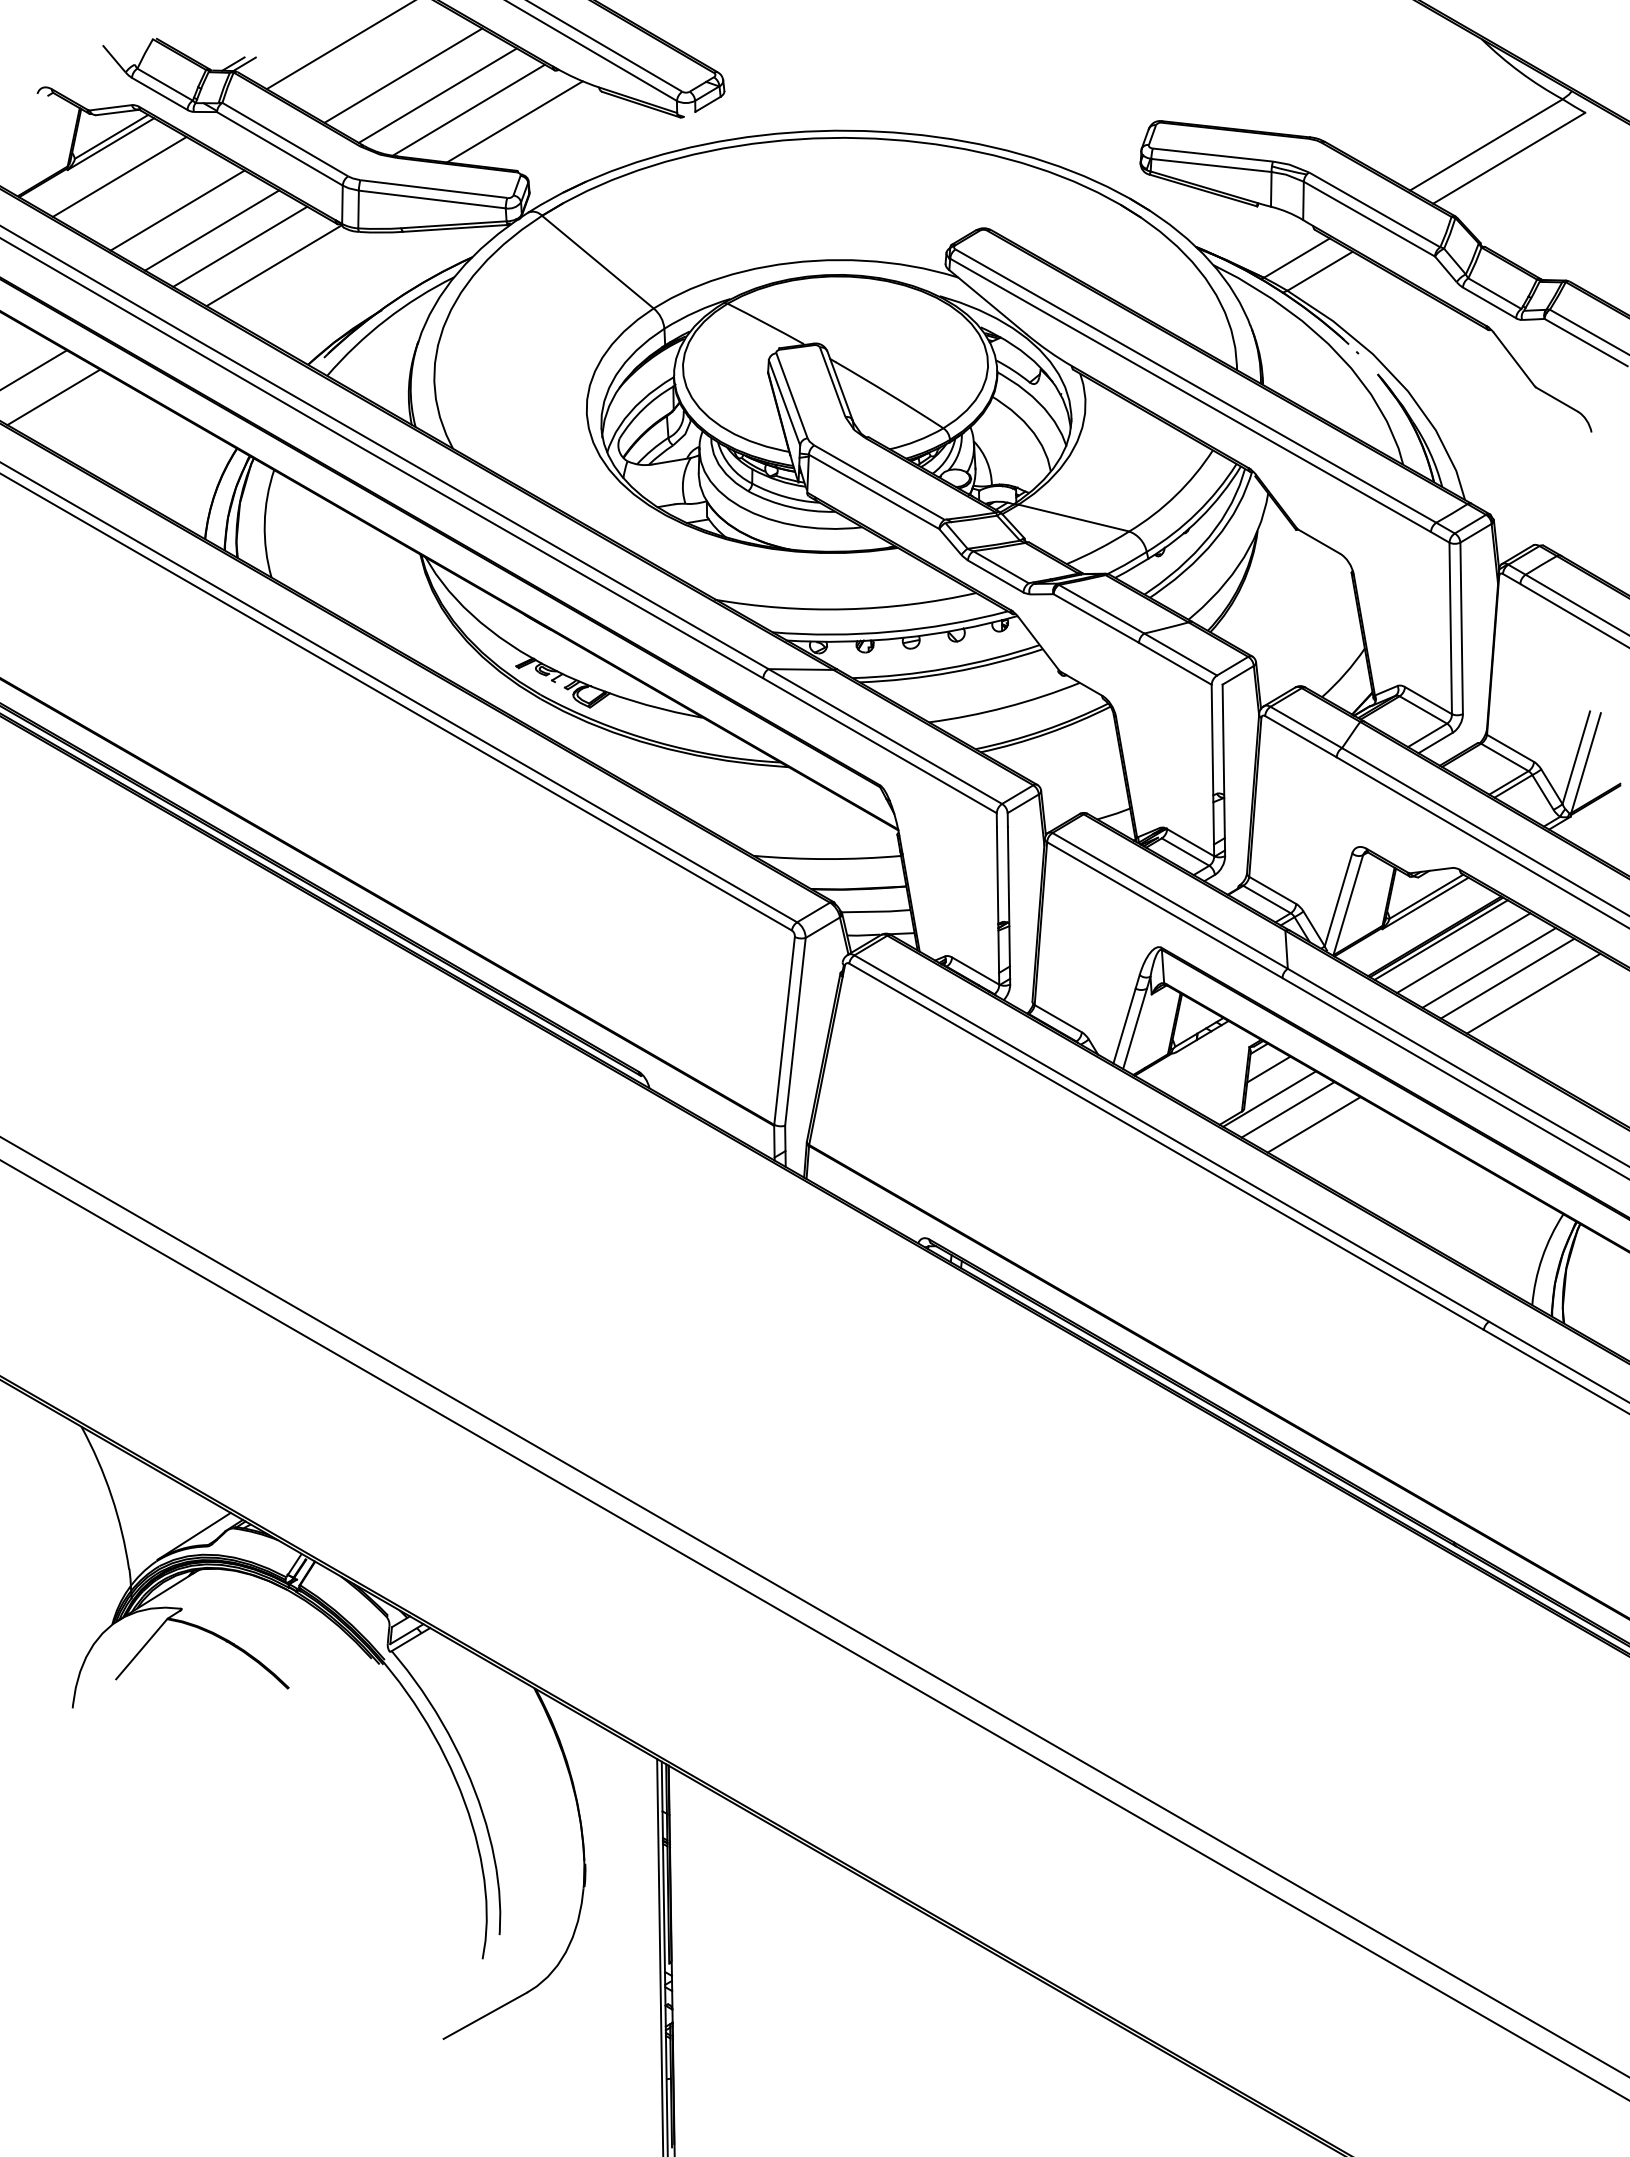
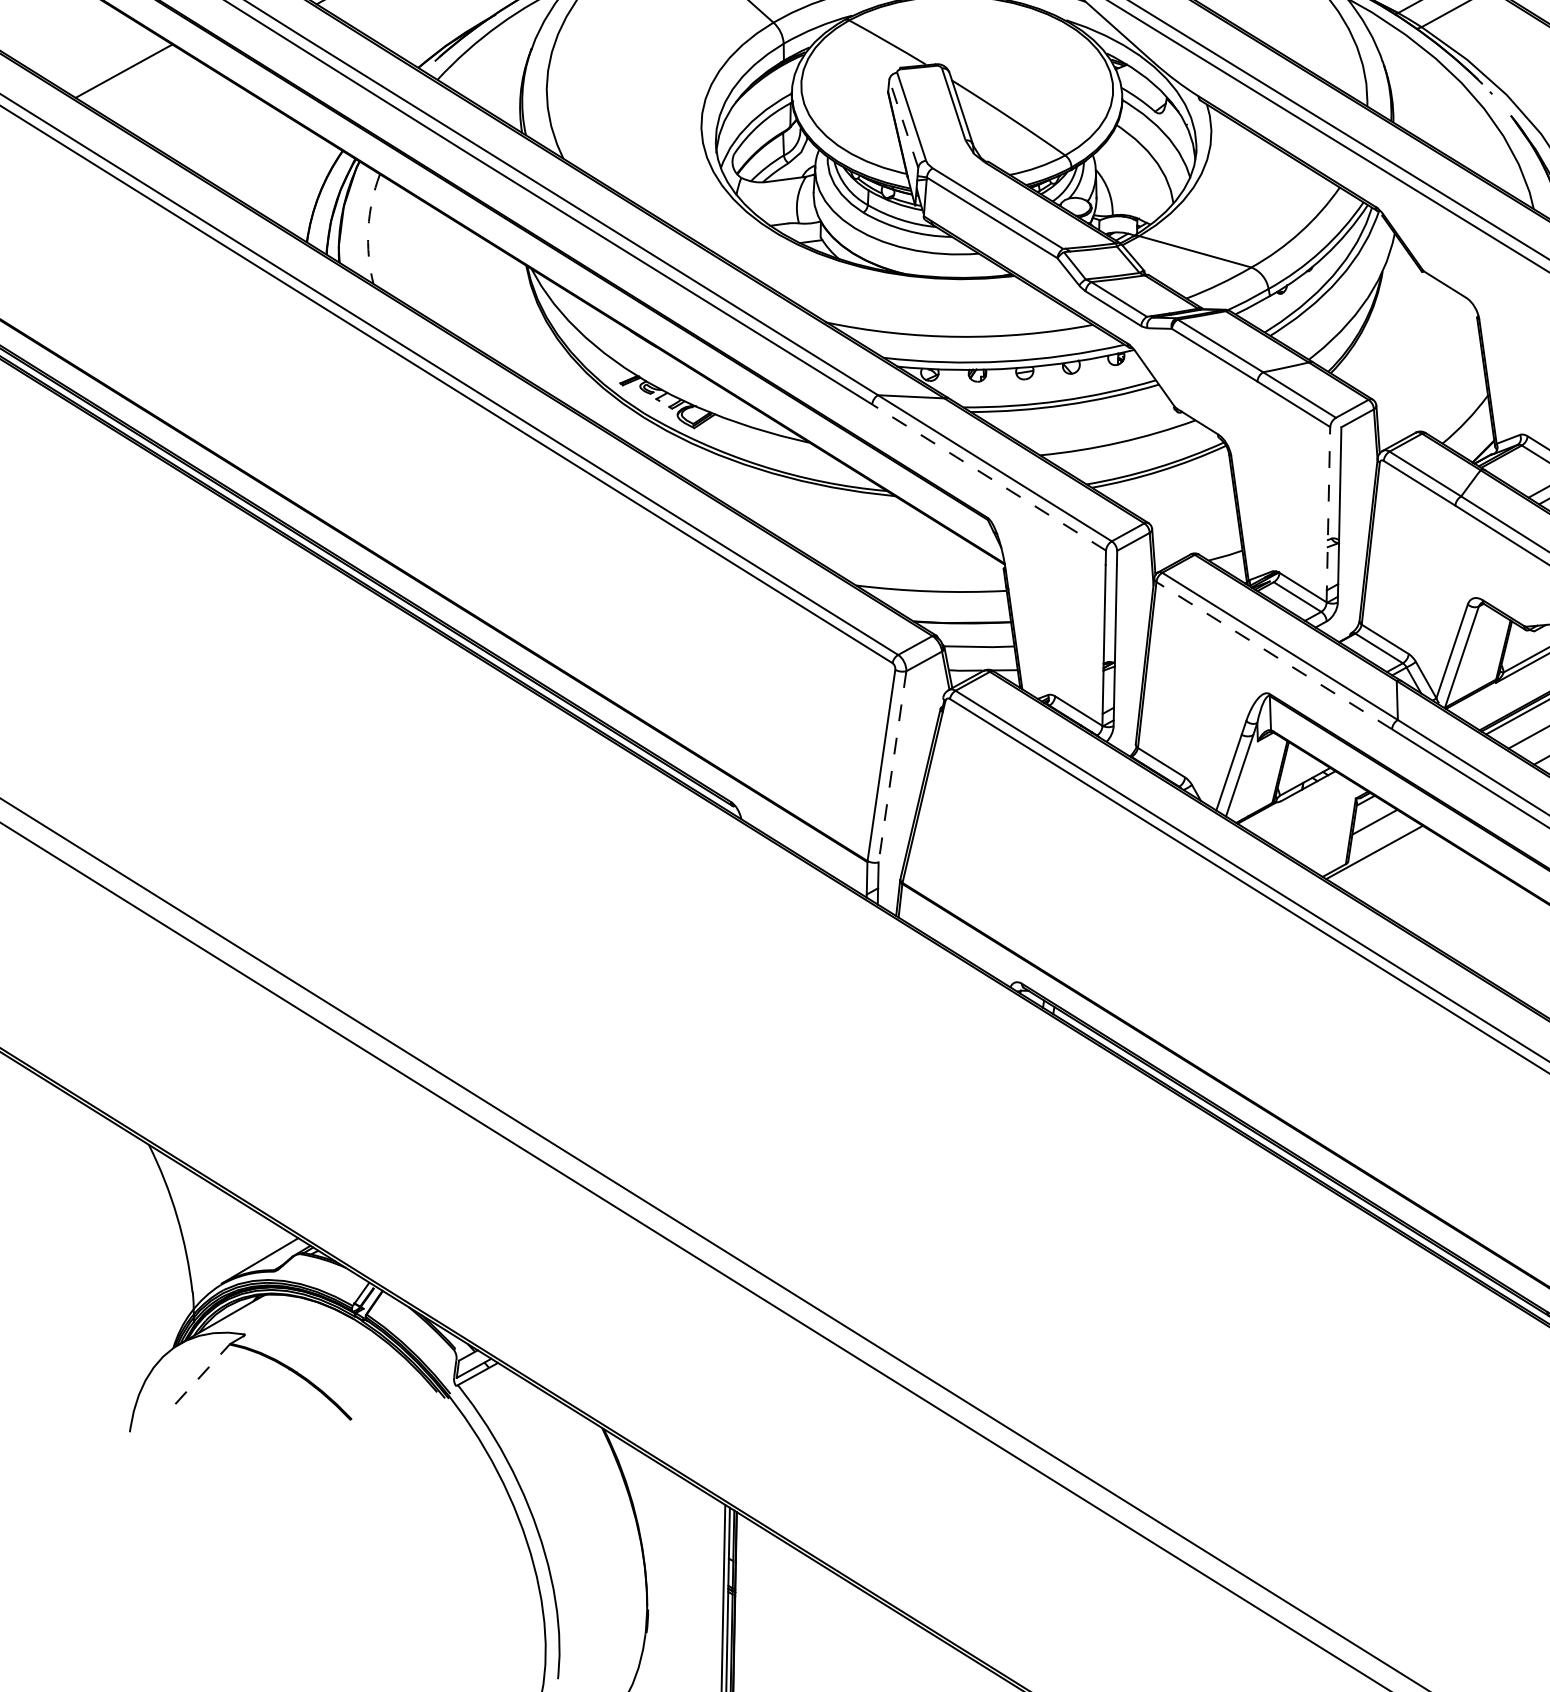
line: (53, 397) -> (157, 92), removed
line: (784, 402) -> (903, 123), solid -> dashed
arc: (264, 523) -> (368, 228), solid -> dashed
line: (879, 745) -> (988, 477), solid -> dashed
line: (1212, 770) -> (1327, 514), solid -> dashed
line: (1164, 910) -> (1273, 655), solid -> dashed
line: (795, 1032) -> (892, 767), solid -> dashed
line: (1287, 1109) -> (1392, 863), removed
line: (1313, 1124) -> (1418, 879), removed
line: (142, 1648) -> (203, 1373), solid -> dashed

